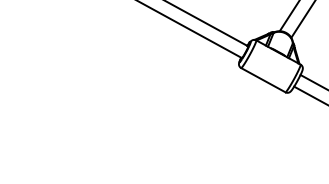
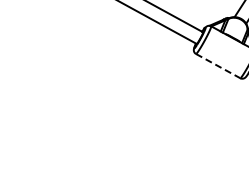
line: (263, 80) -> (218, 66), solid -> dashed

